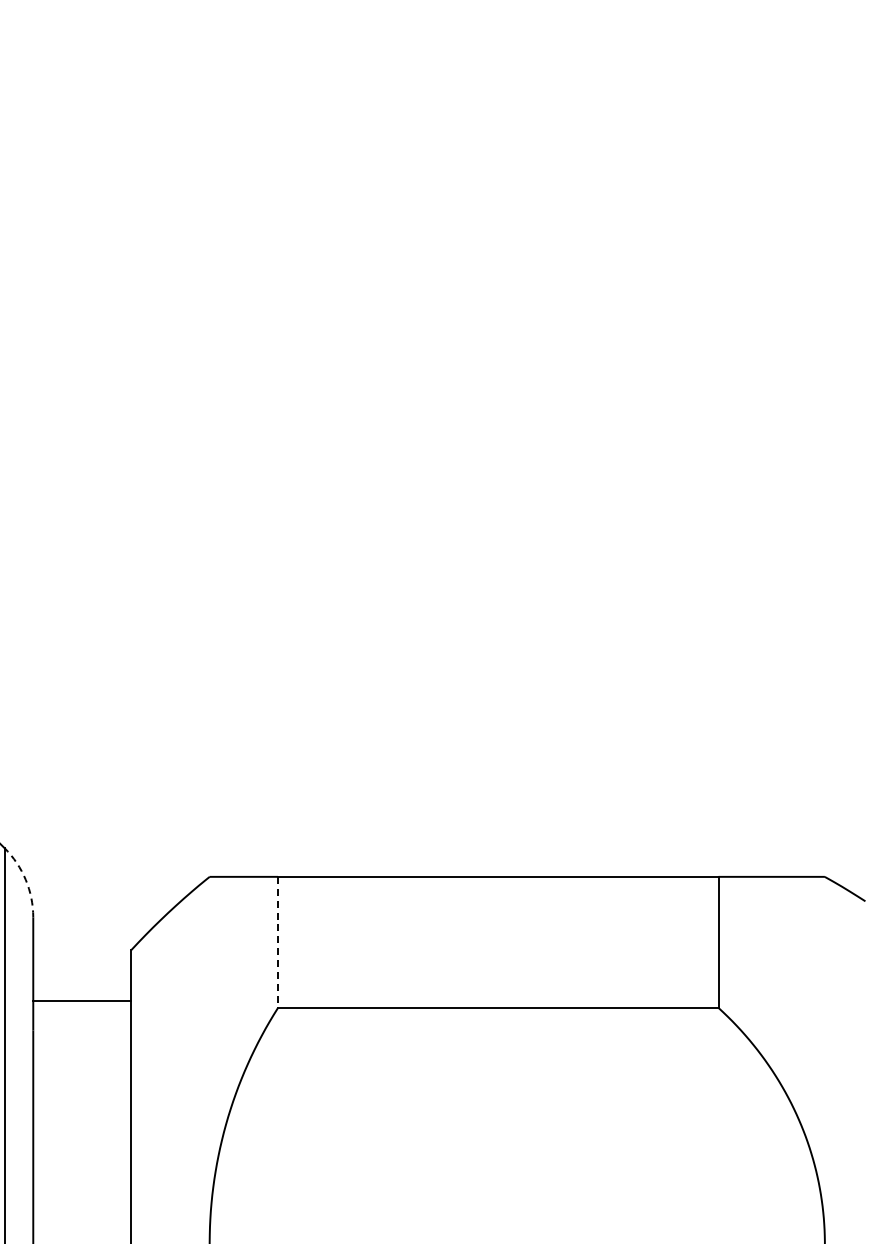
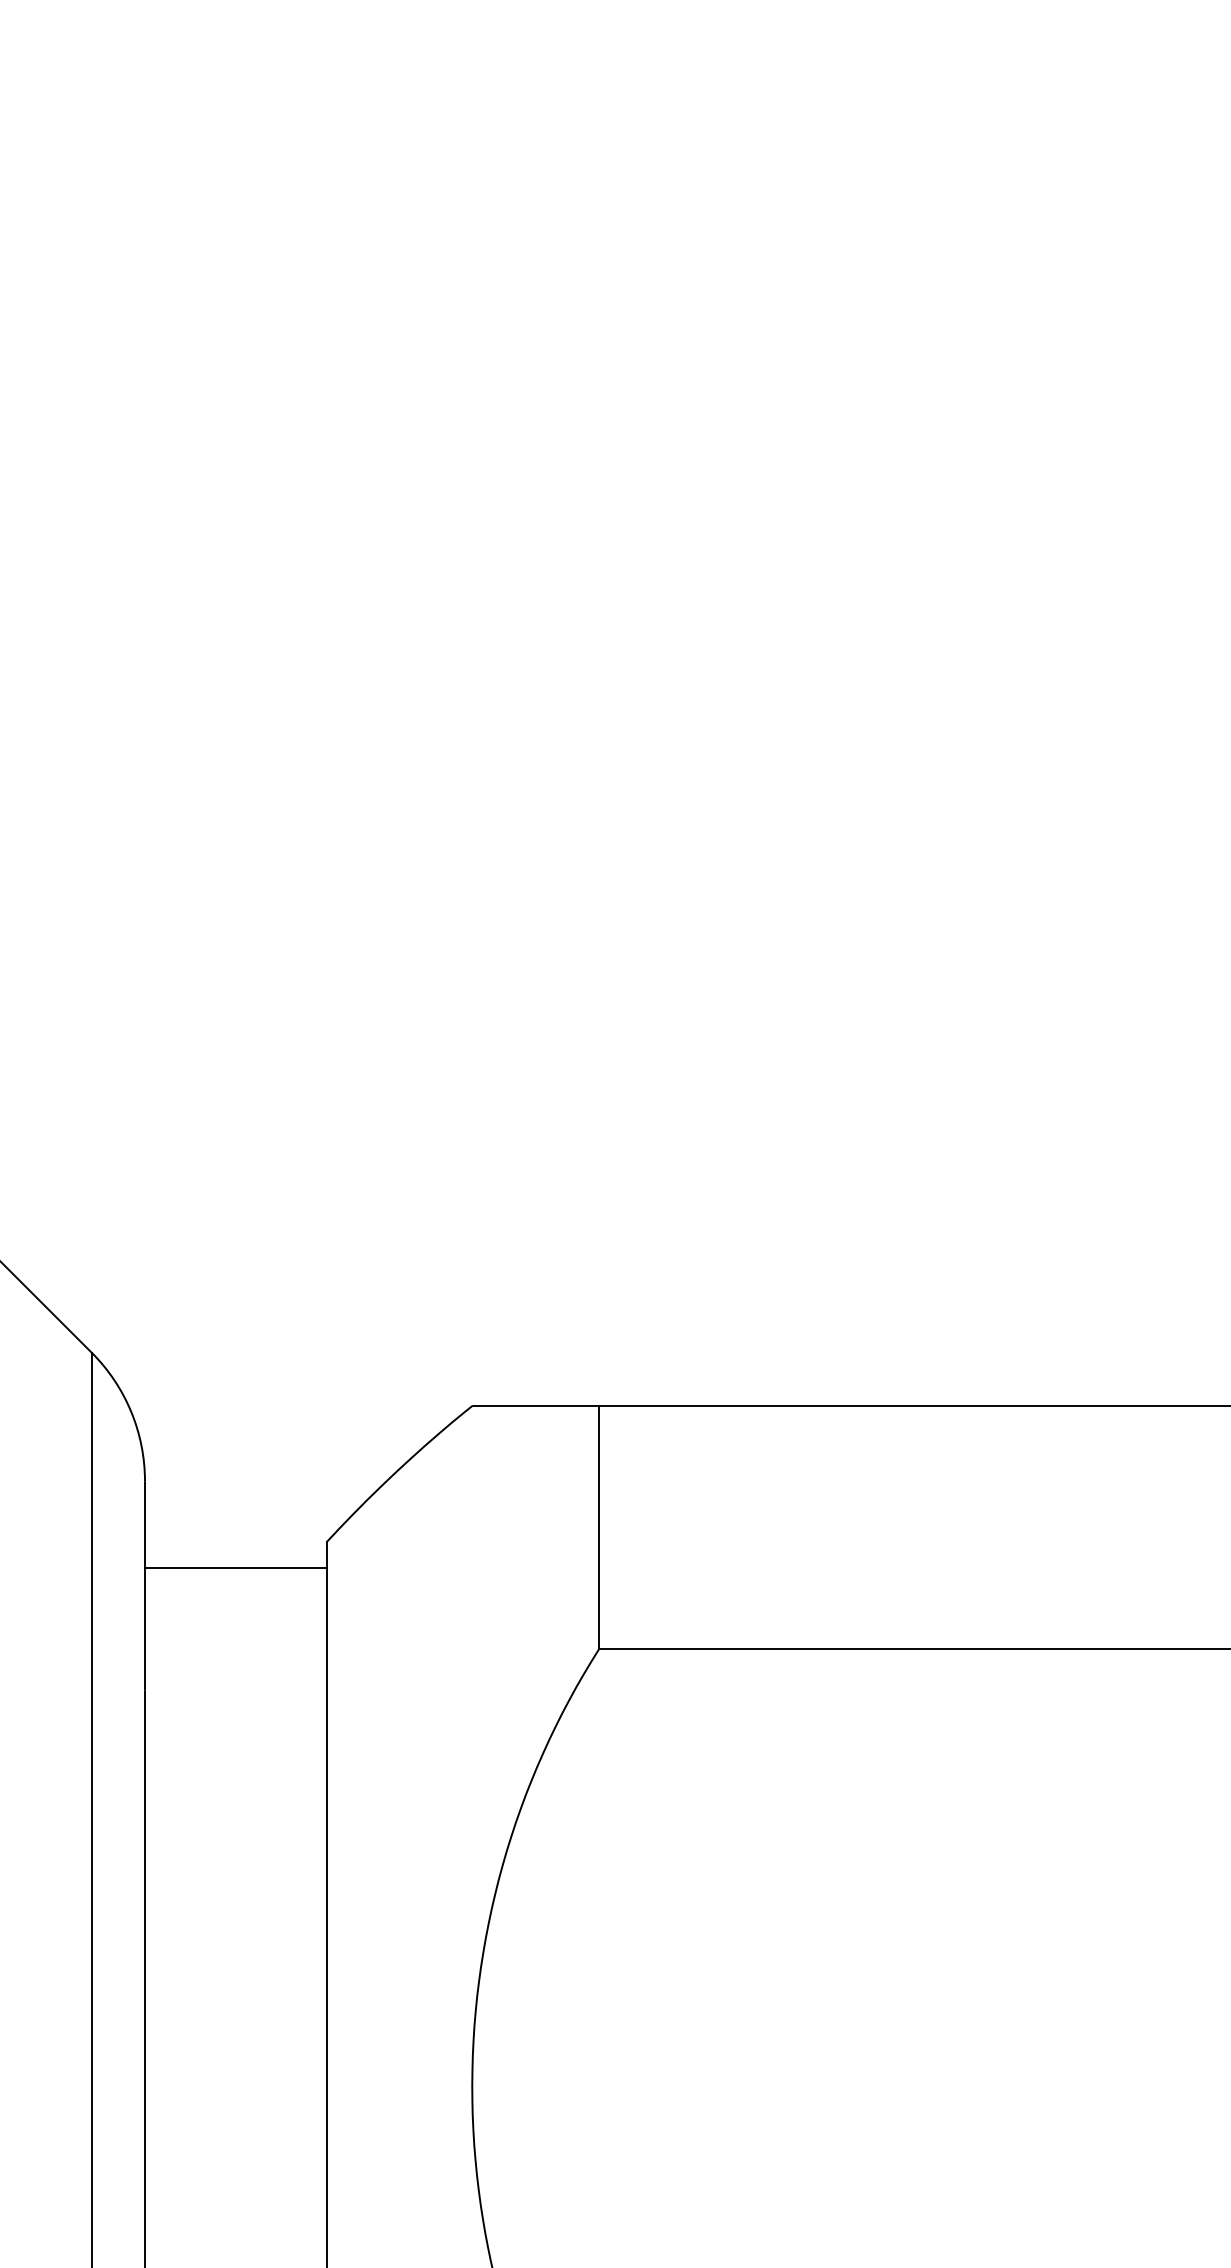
arc: (25, 879) -> (130, 1410), dashed -> solid
line: (278, 942) -> (599, 1527), dashed -> solid
line: (82, 1000) -> (236, 1566), moved

